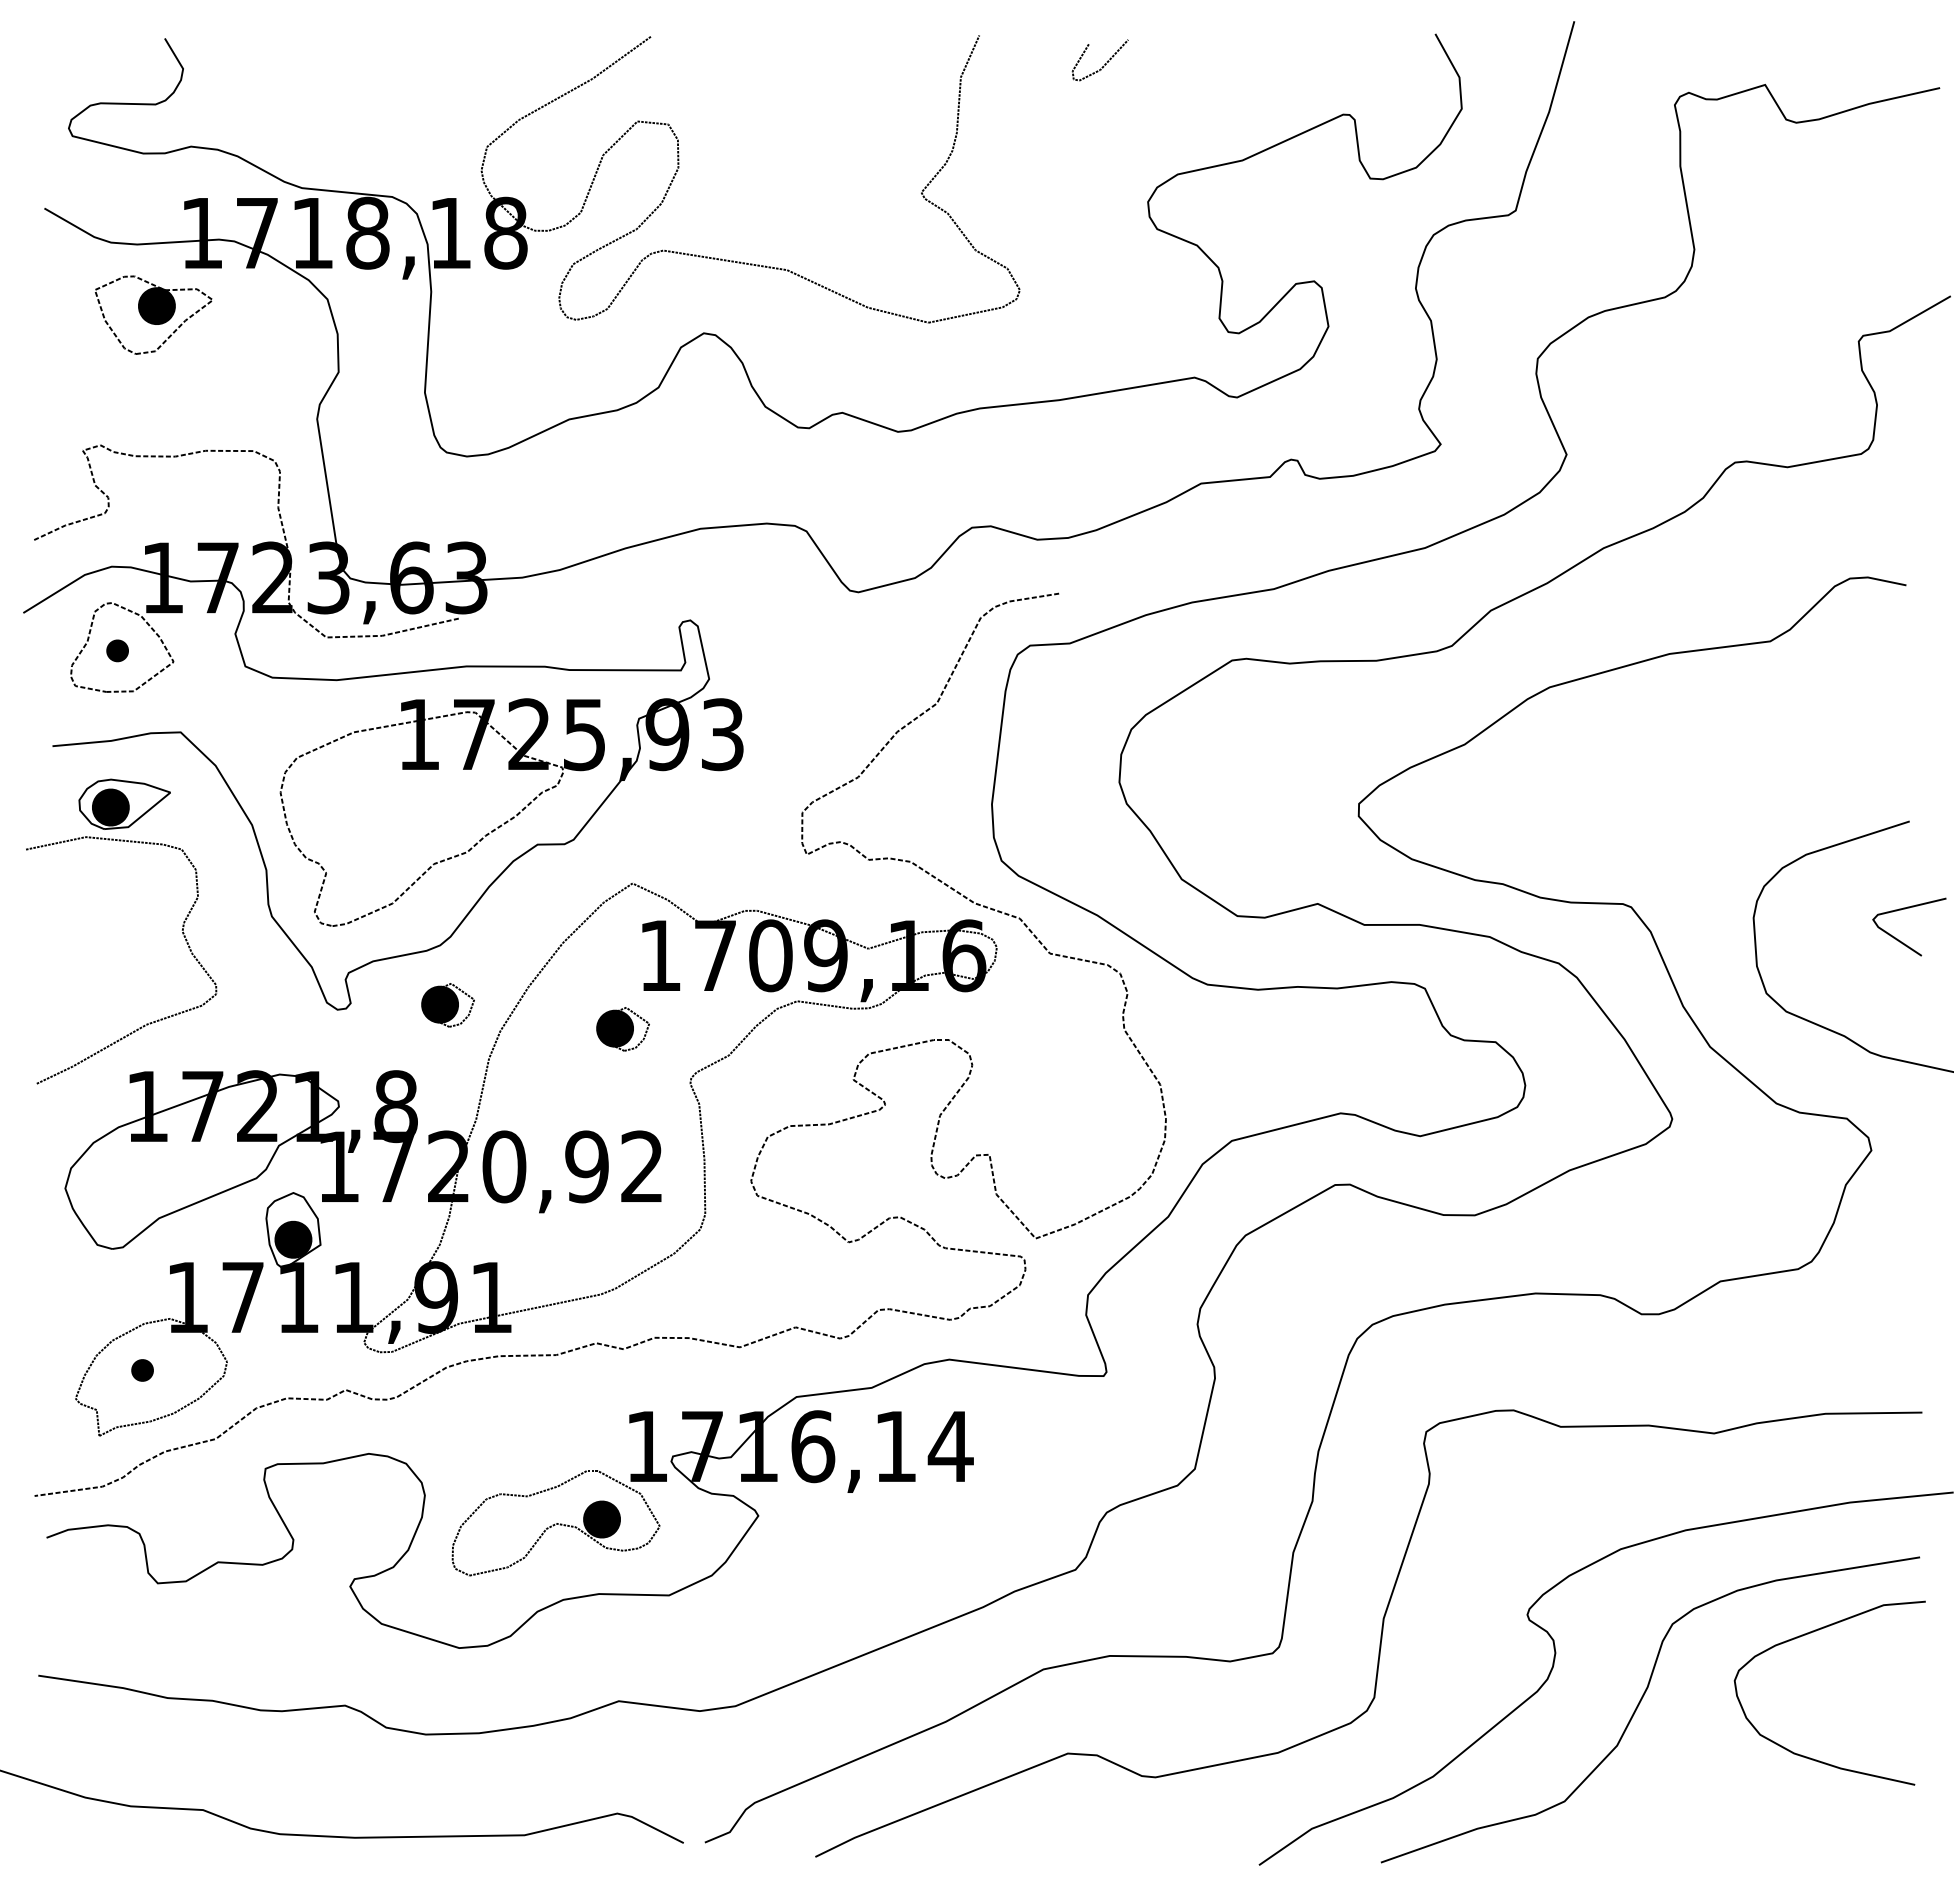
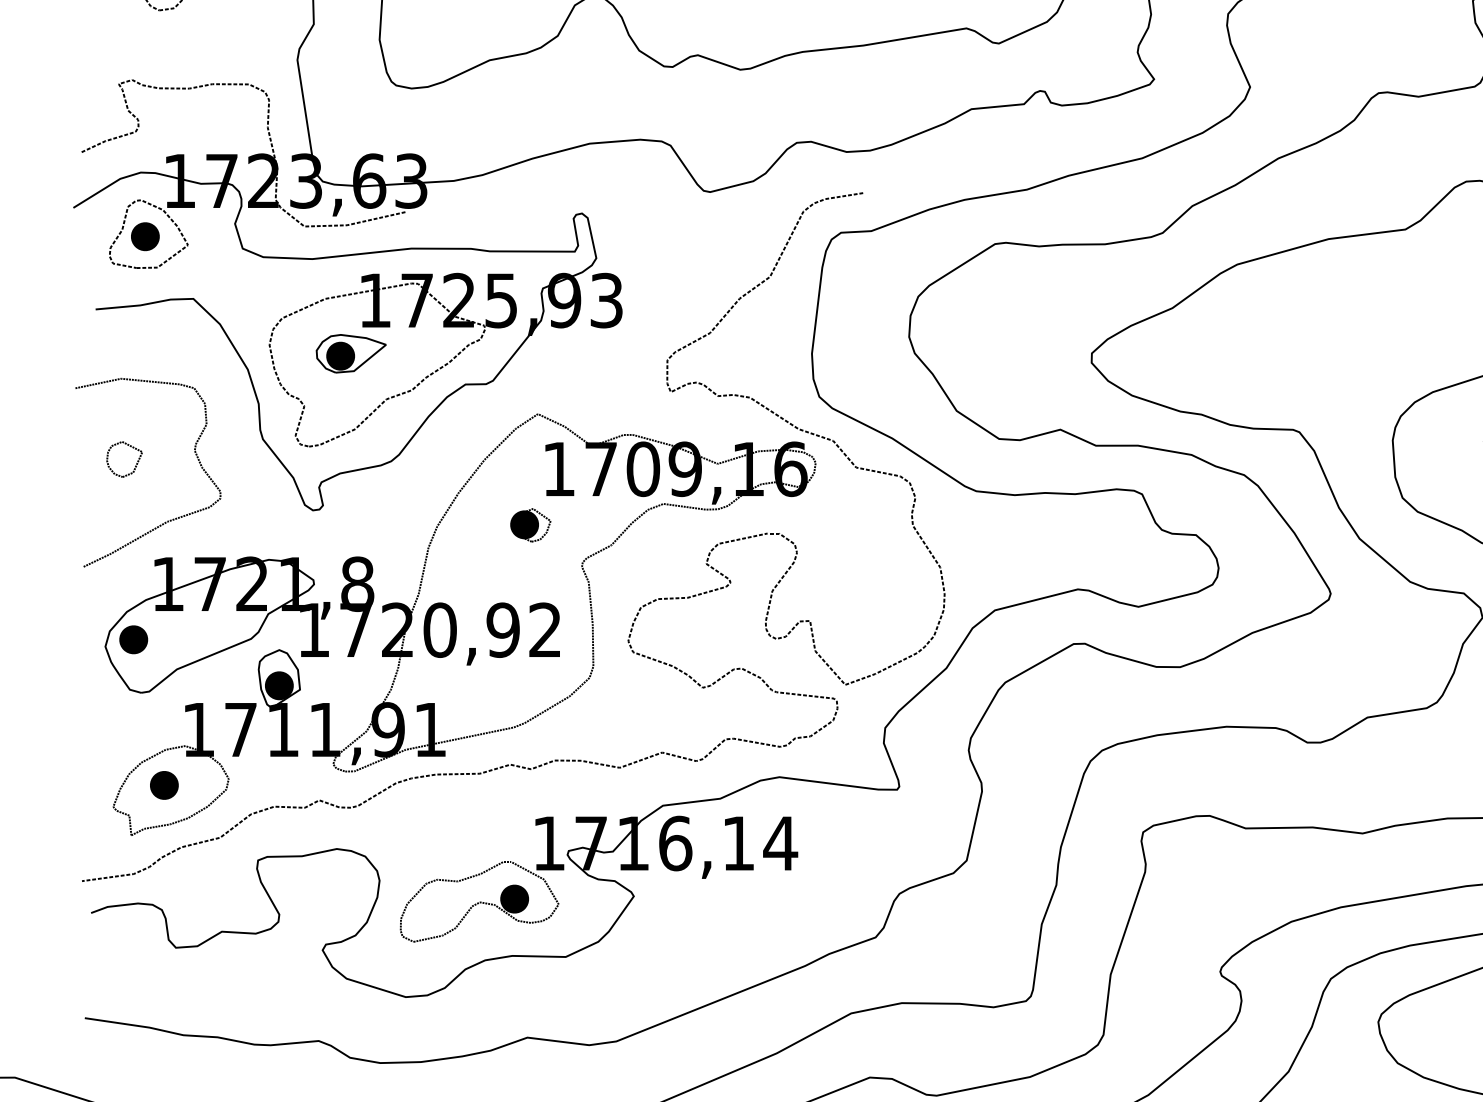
part: (117, 650) -> (145, 236), size x1.67
part: (124, 803) -> (351, 353), moved
part: (105, 949) -> (136, 464), added
part: (447, 1005) -> (396, 507), removed
part: (102, 1179) -> (133, 639), added
part: (142, 1370) -> (164, 785), size x1.67

